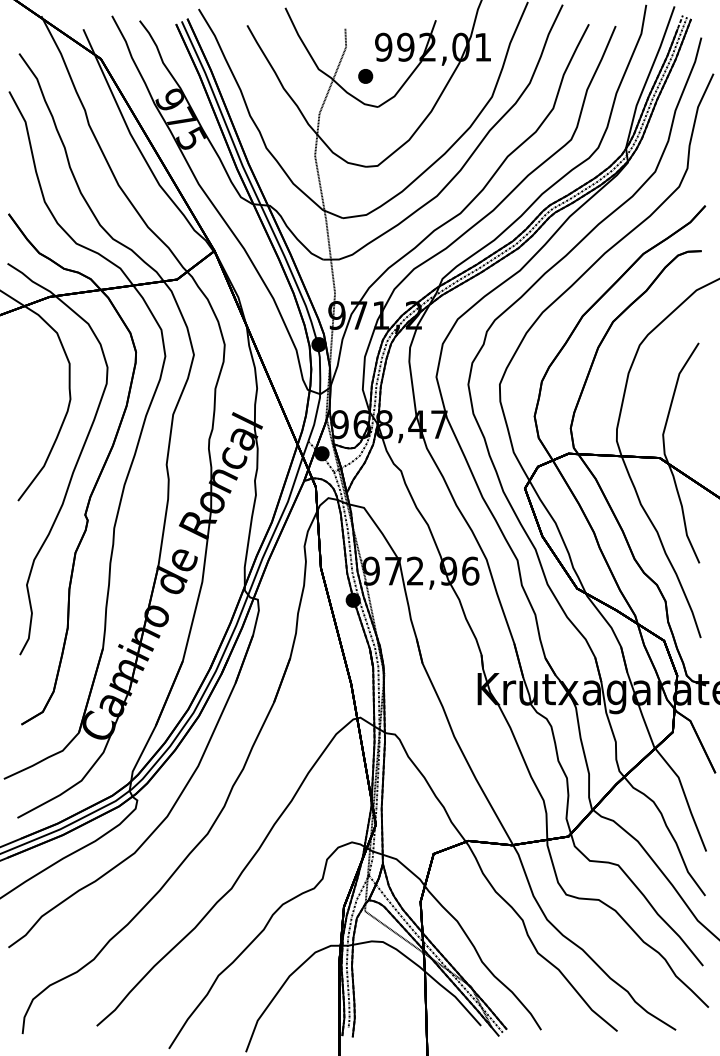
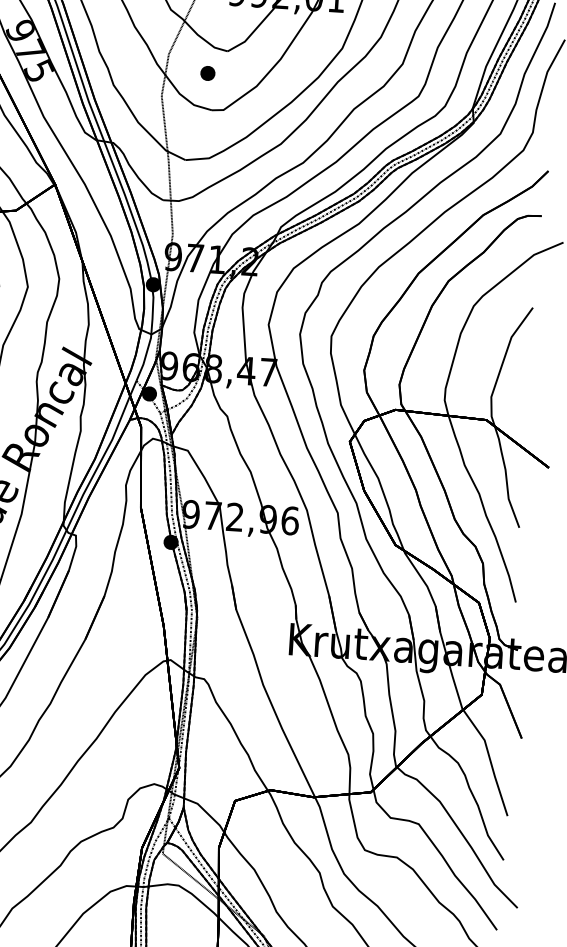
part: (365, 76) -> (207, 73), moved

